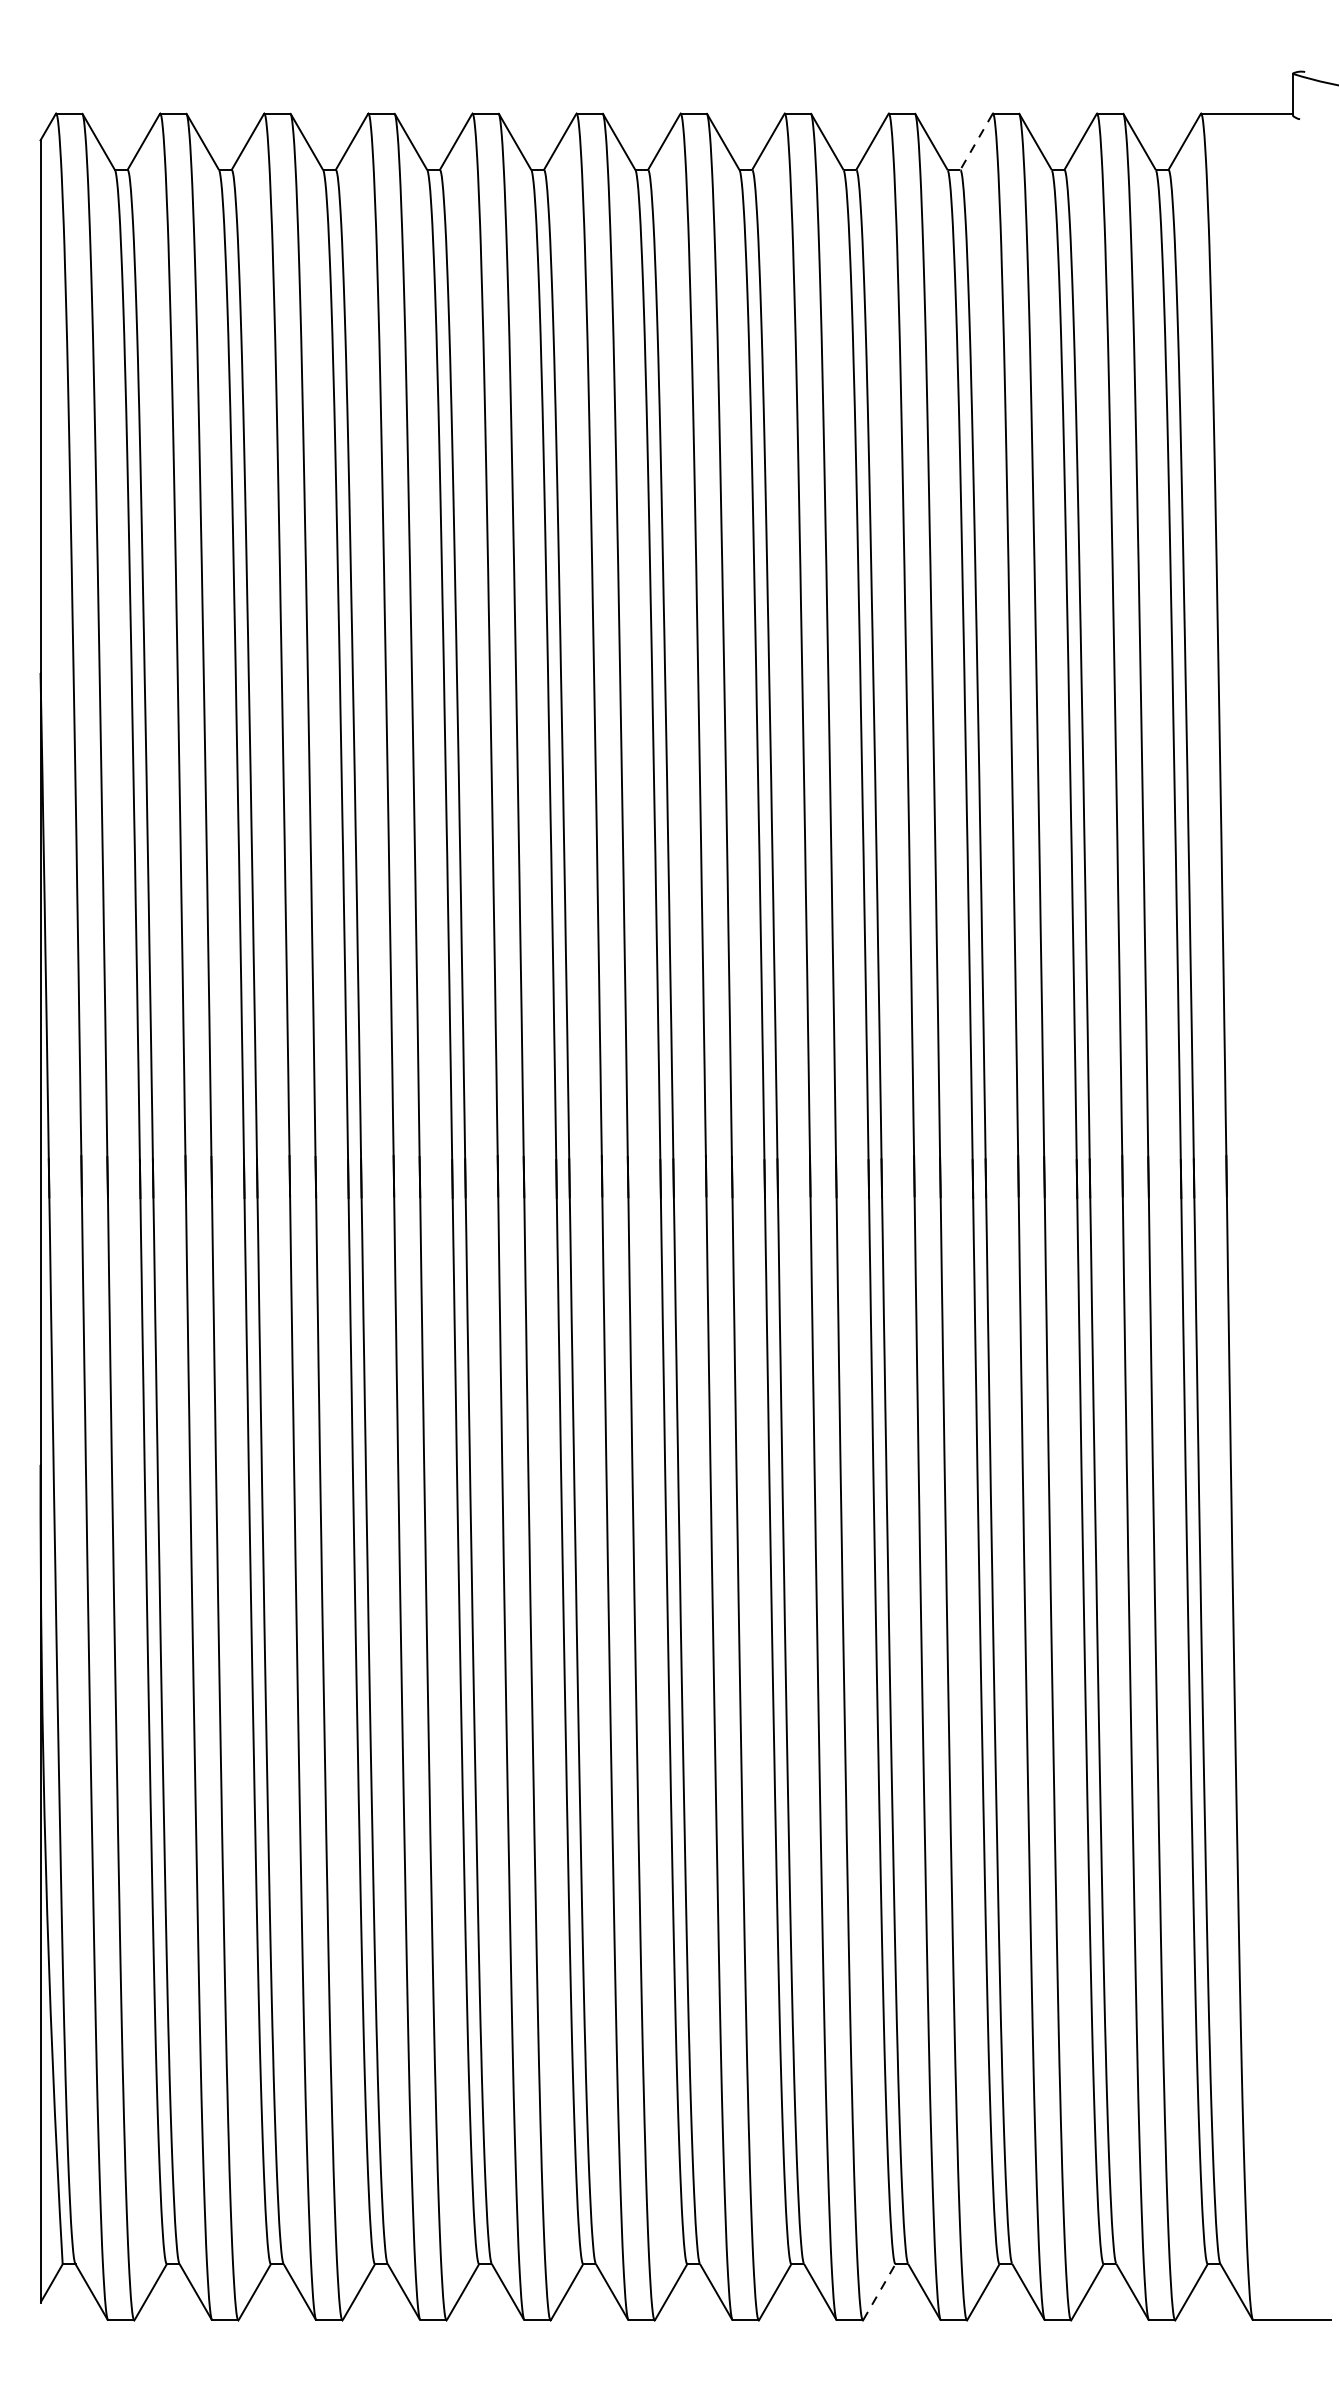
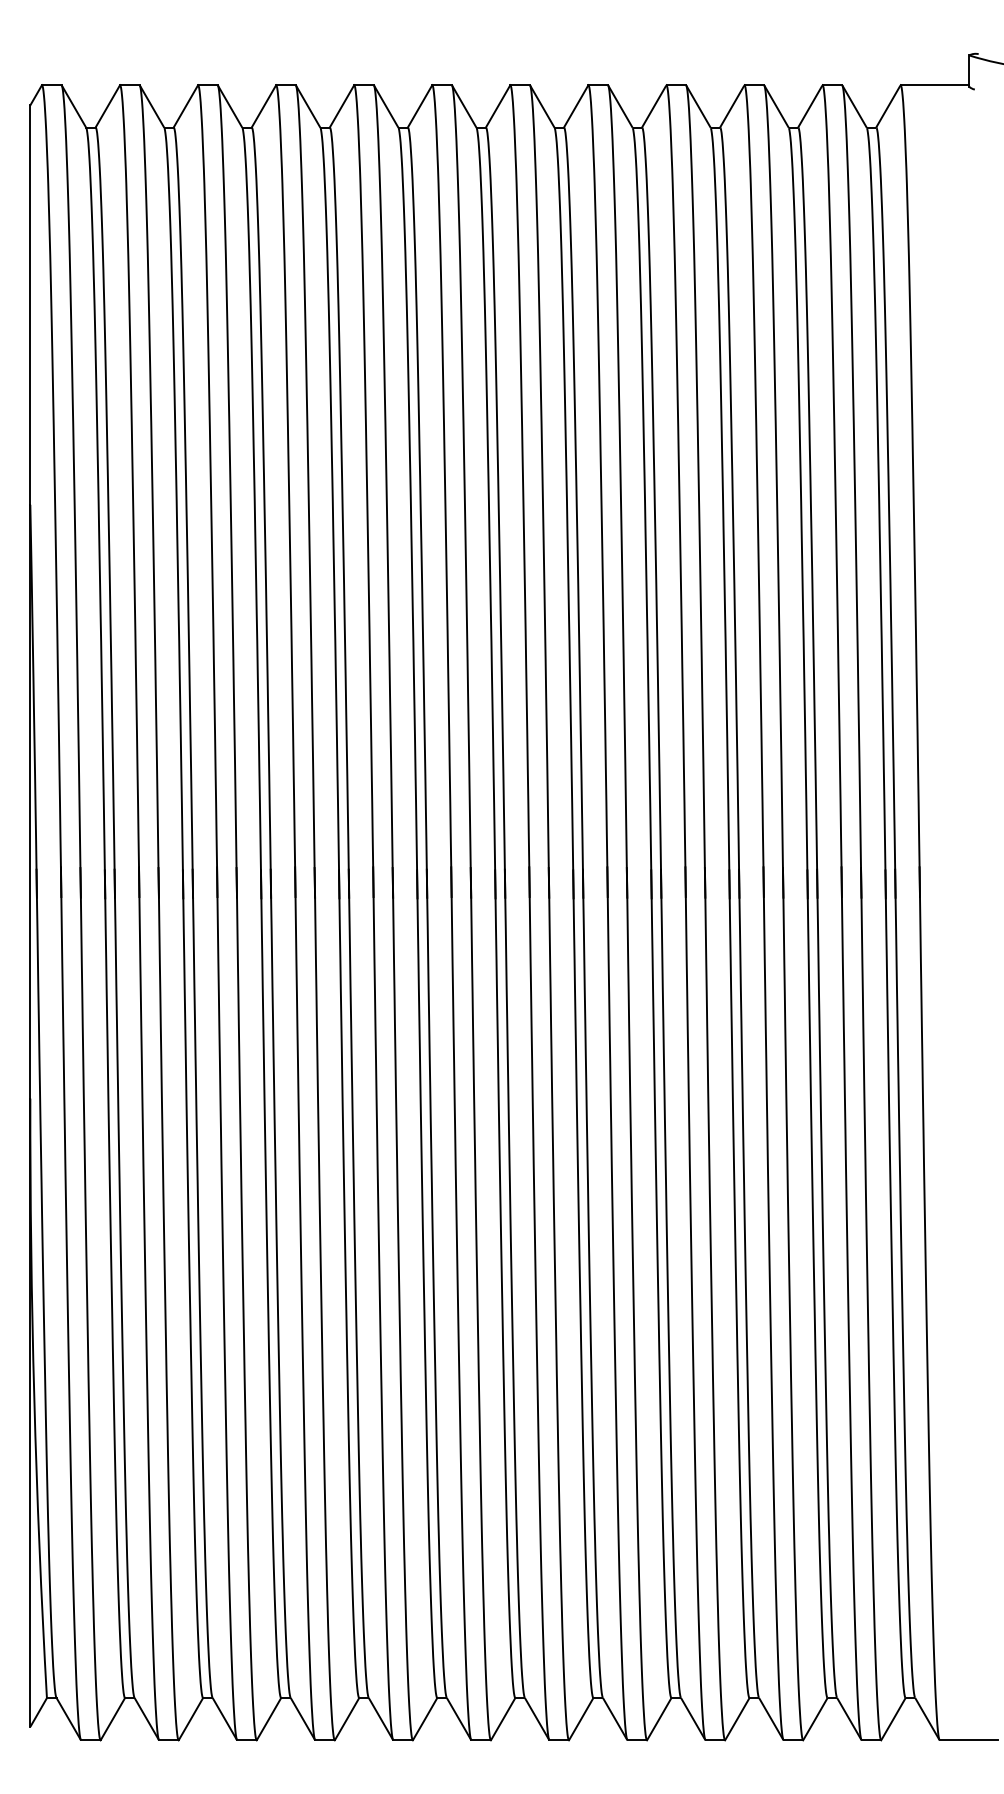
line: (976, 141) -> (732, 106), dashed -> solid
line: (879, 2291) -> (659, 1718), dashed -> solid

